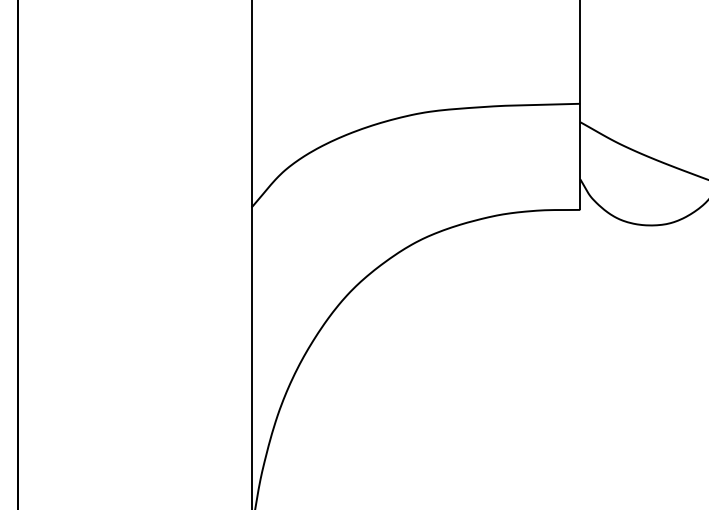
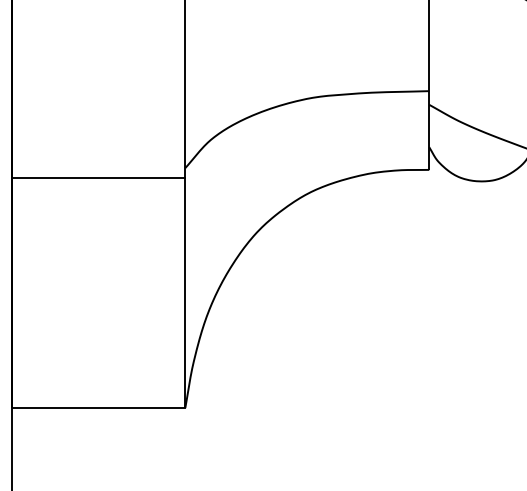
line: (134, 220) -> (98, 177), added

